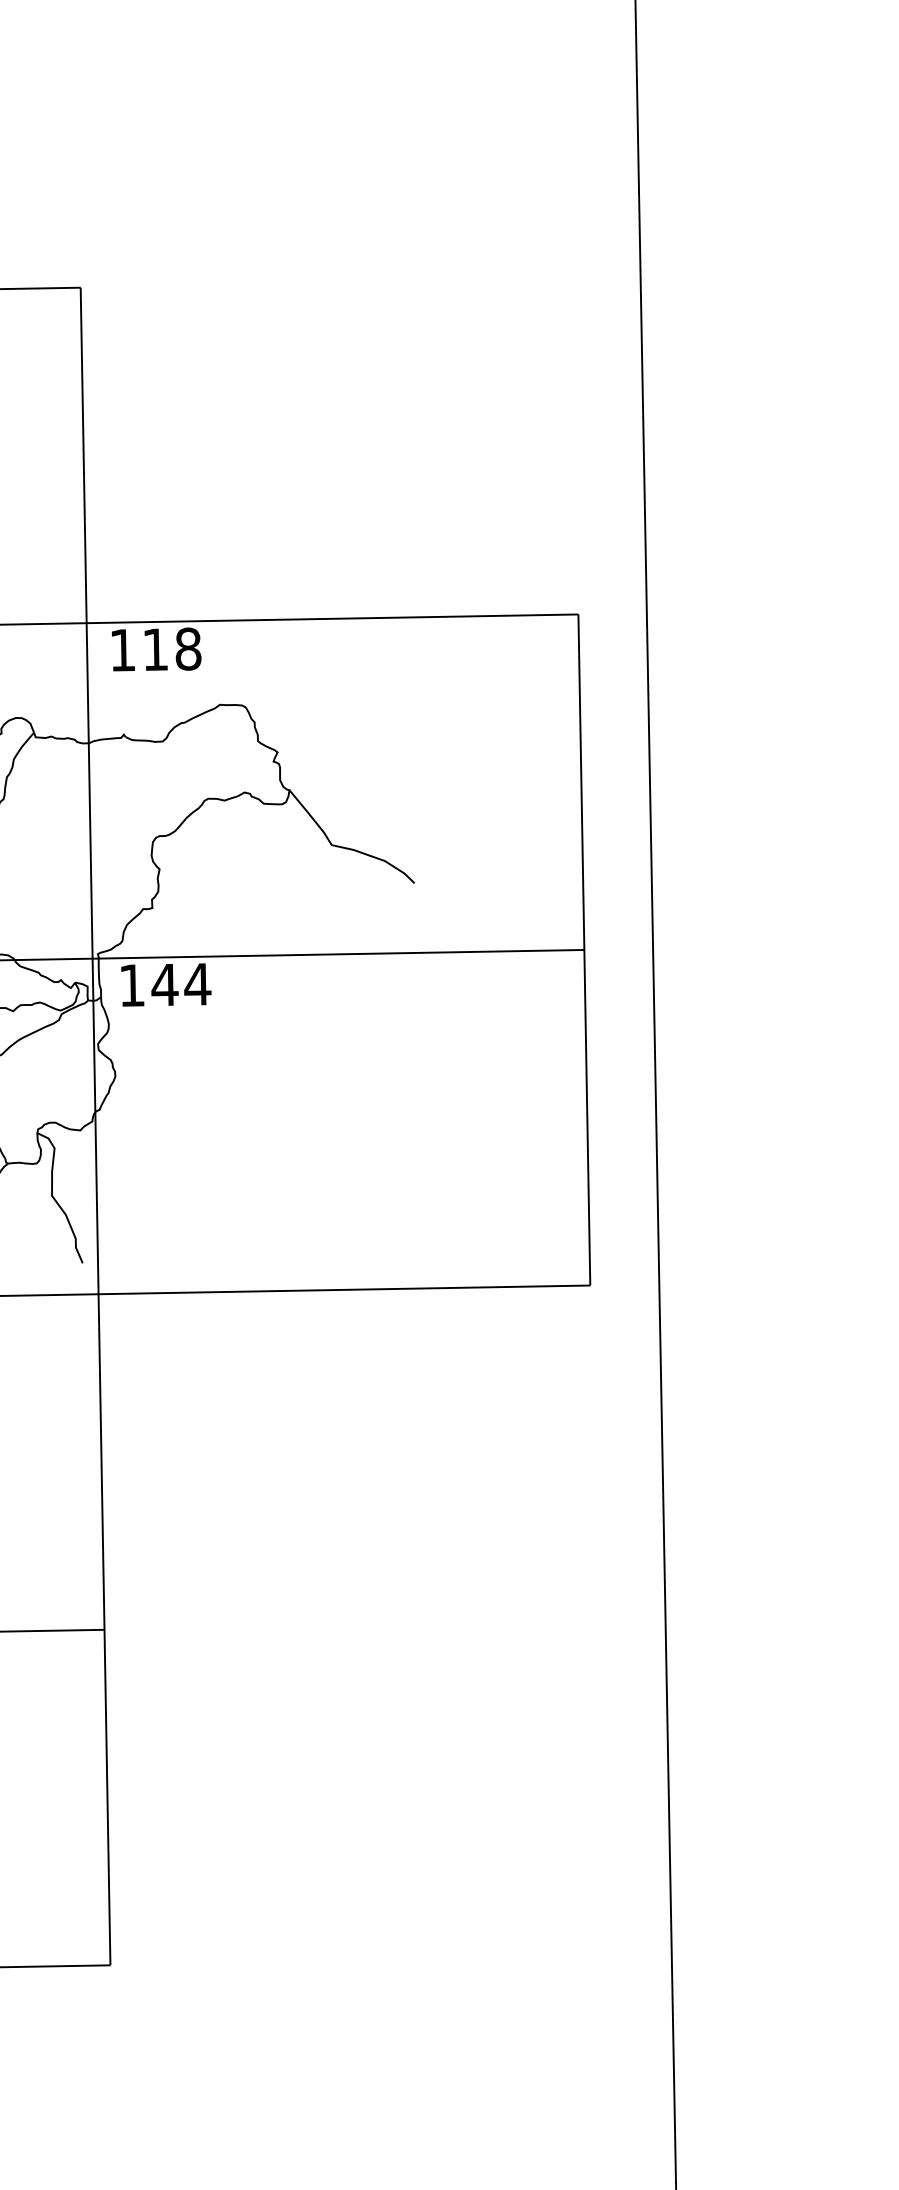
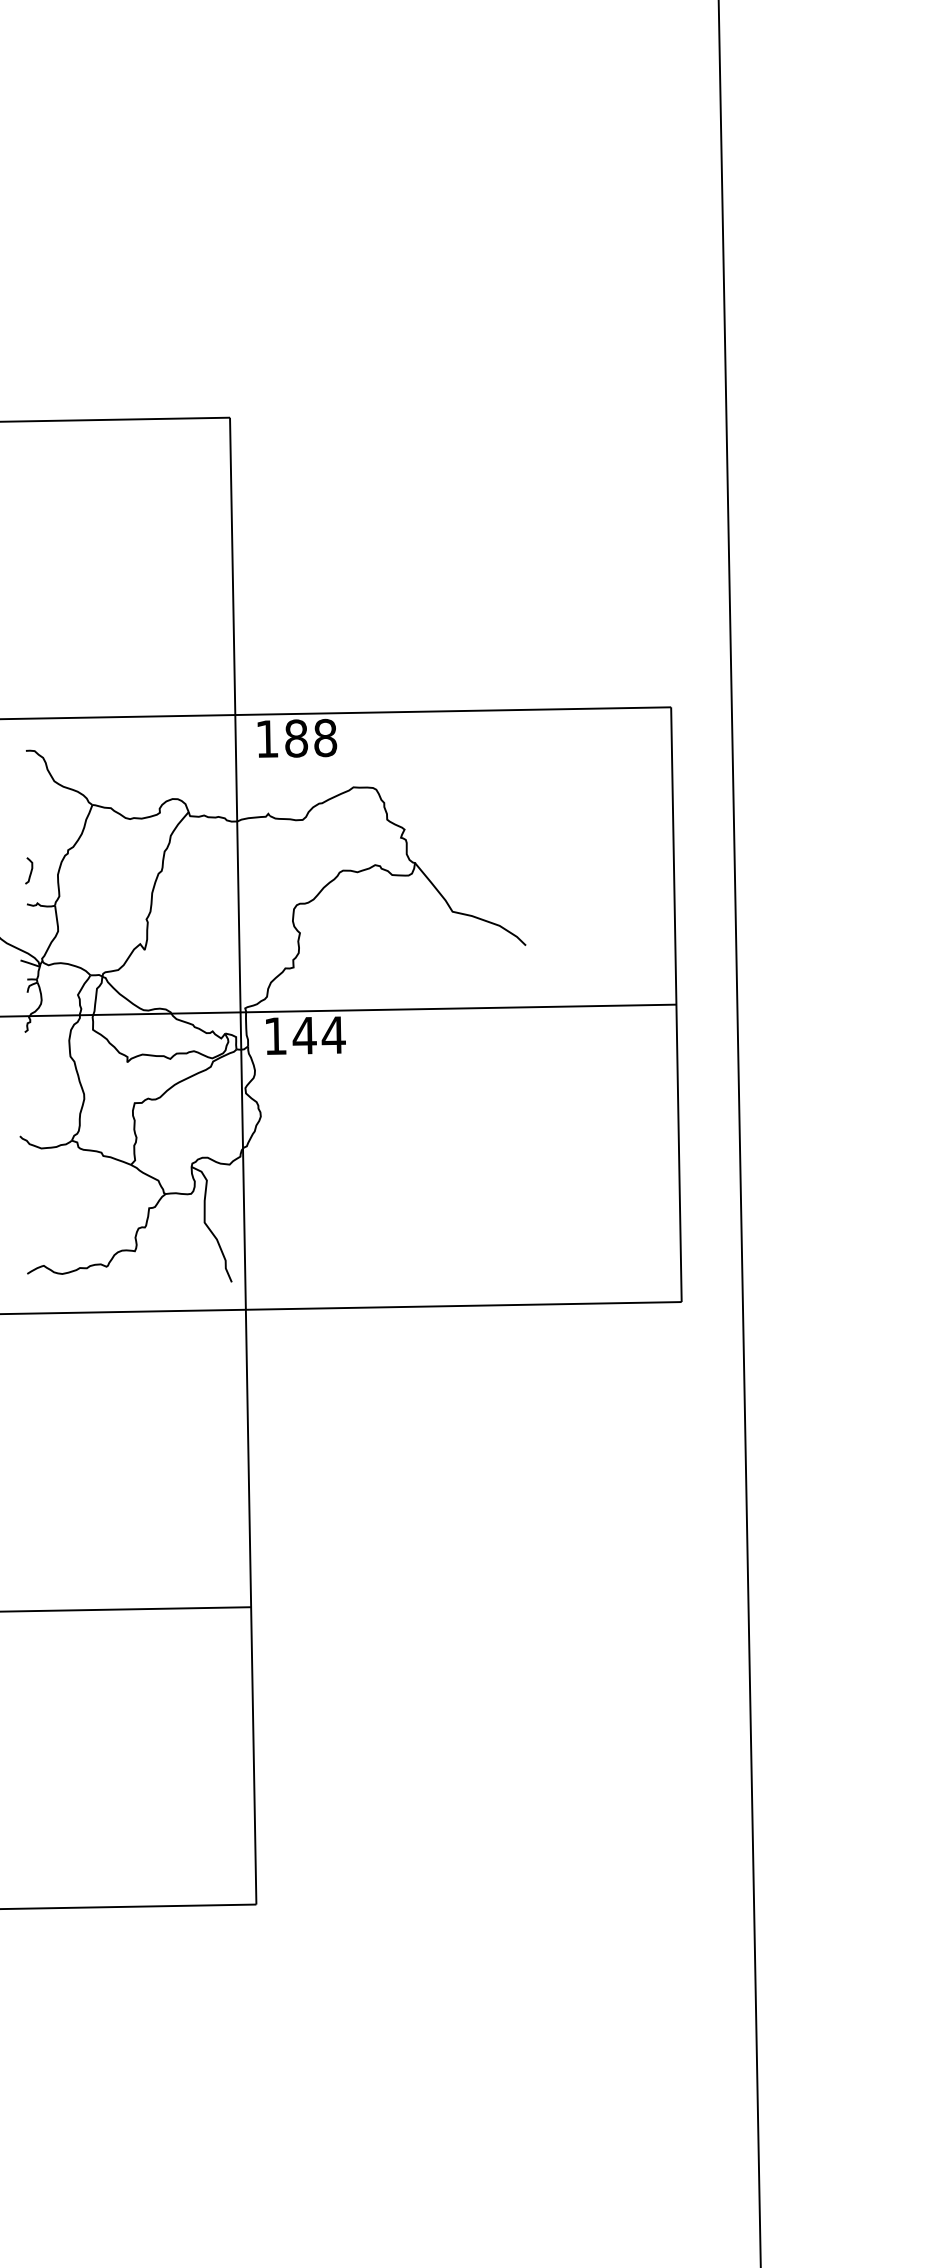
text: (155, 649) -> (296, 738), 118 -> 188

